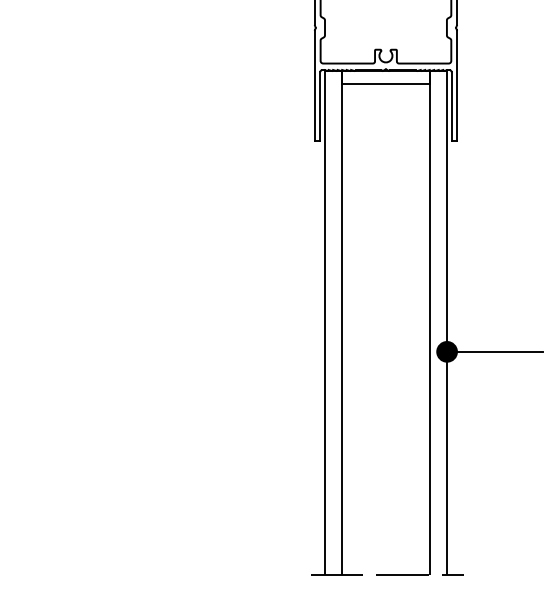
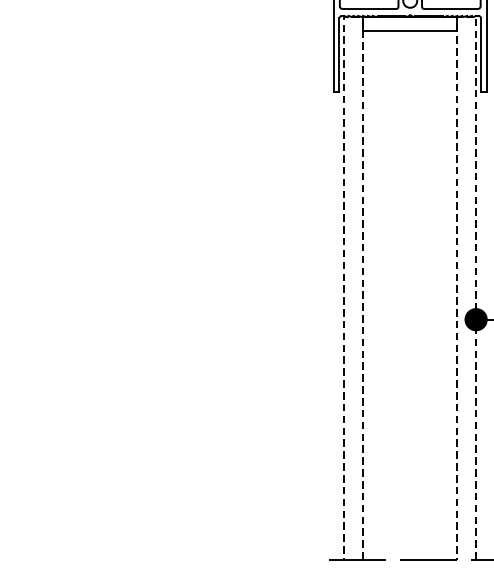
line: (333, 71) -> (353, 17), solid -> dashed
line: (438, 71) -> (466, 17), solid -> dashed

